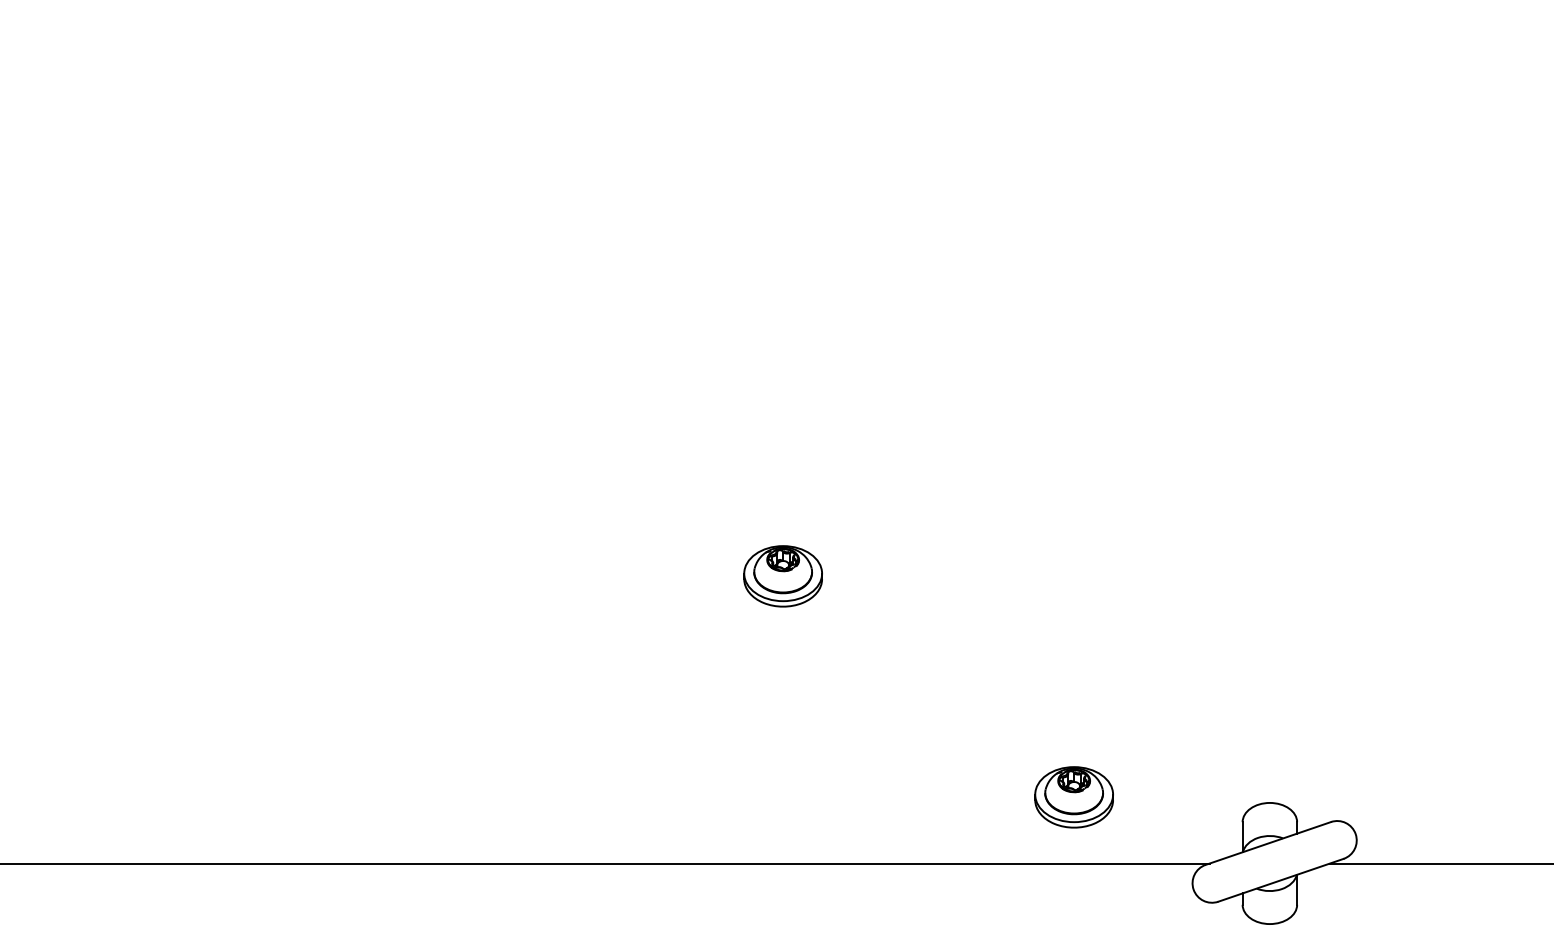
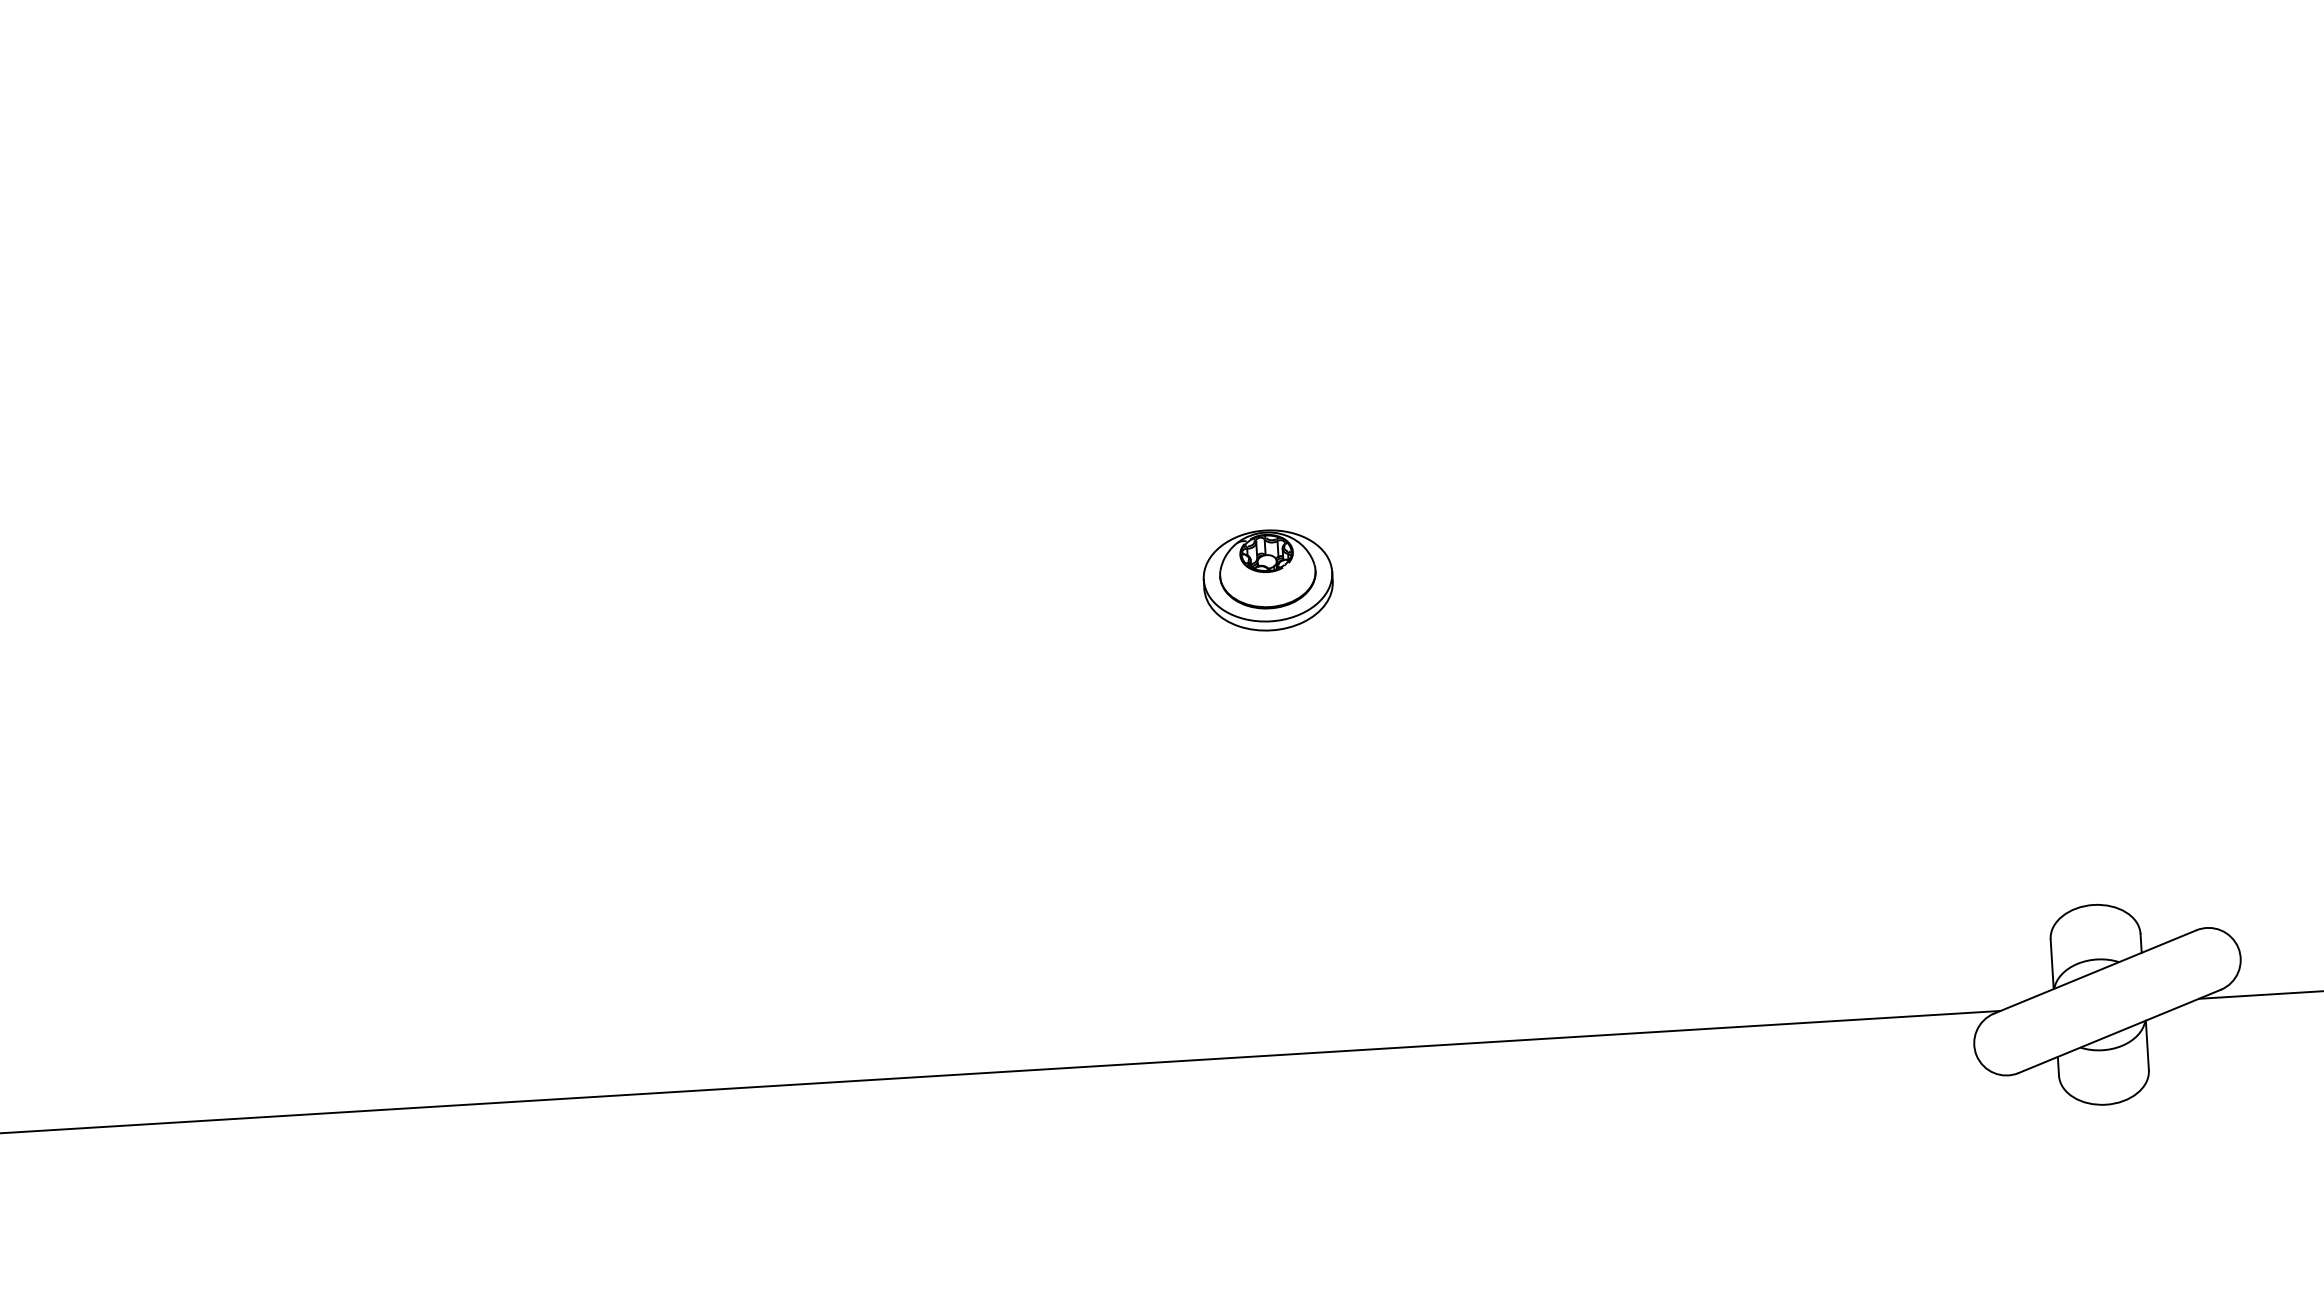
part: (1073, 797) -> (1769, 915), removed

